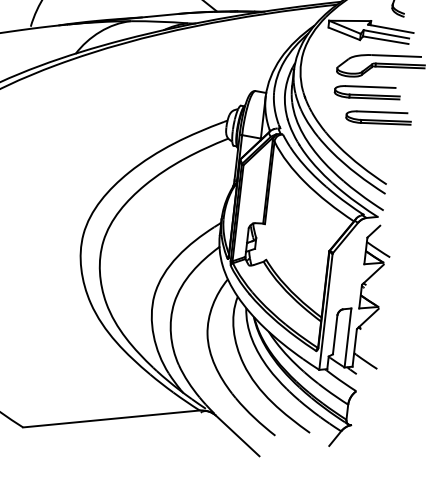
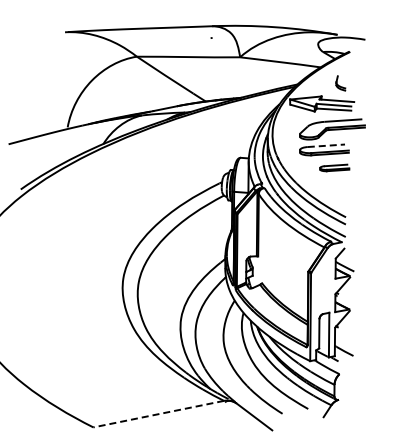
line: (370, 86) -> (326, 145), solid -> dashed
part: (378, 116) -> (334, 167), size x0.6
line: (111, 419) -> (158, 414), solid -> dashed

